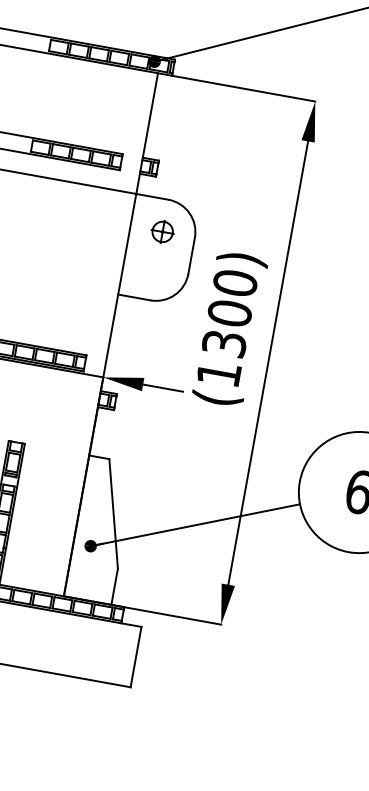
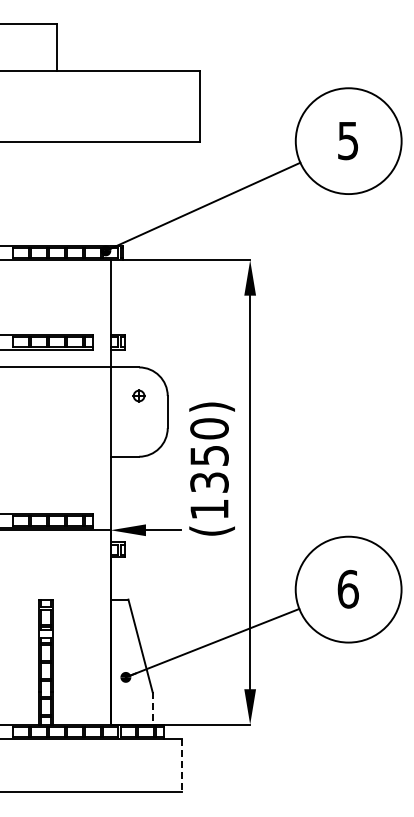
part: (162, 231) -> (138, 395), size x0.6
text: (229, 313) -> (209, 455), (1300) -> (1350)
line: (114, 587) -> (152, 709), solid -> dashed
line: (136, 656) -> (182, 765), solid -> dashed

